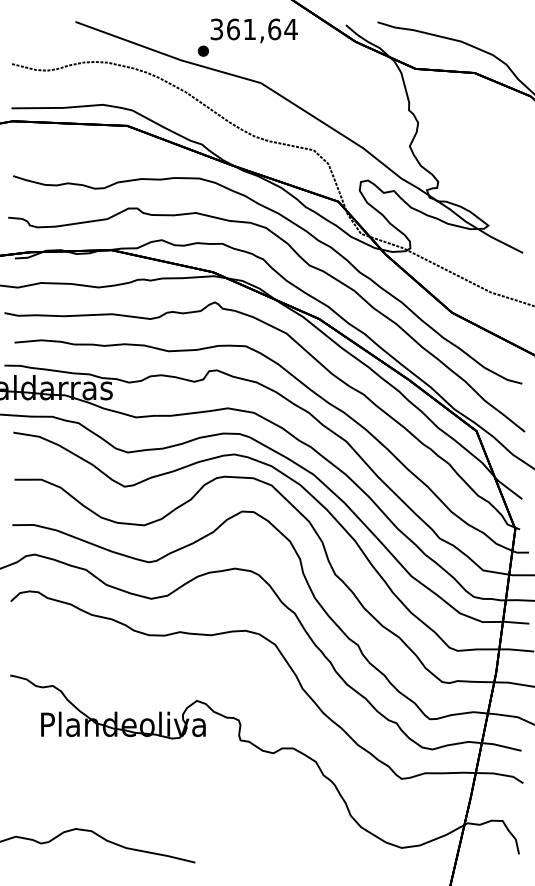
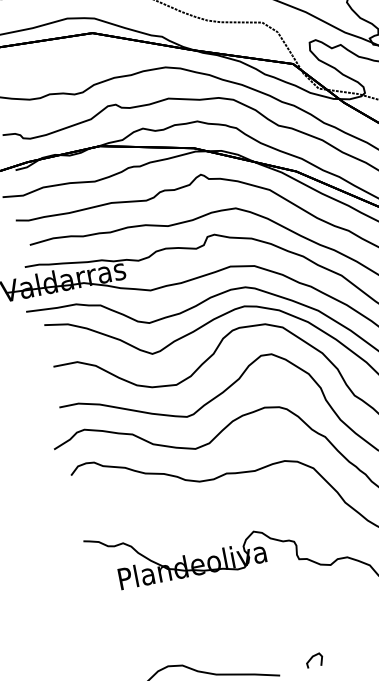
curve: (234, 850) -> (312, 658), added

